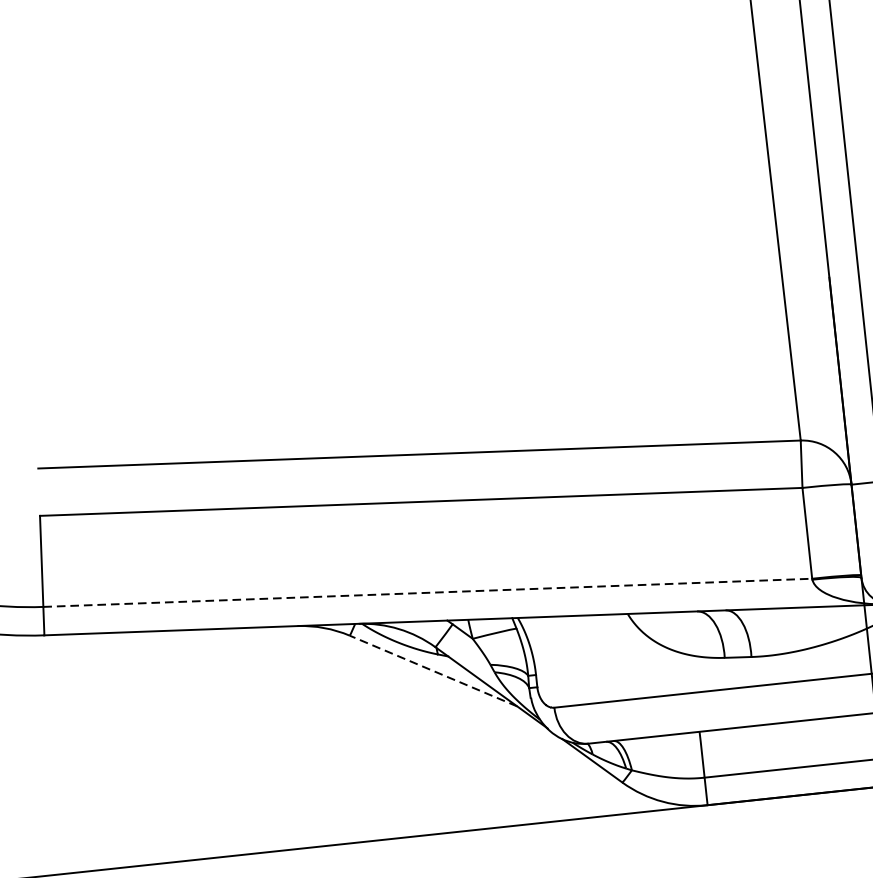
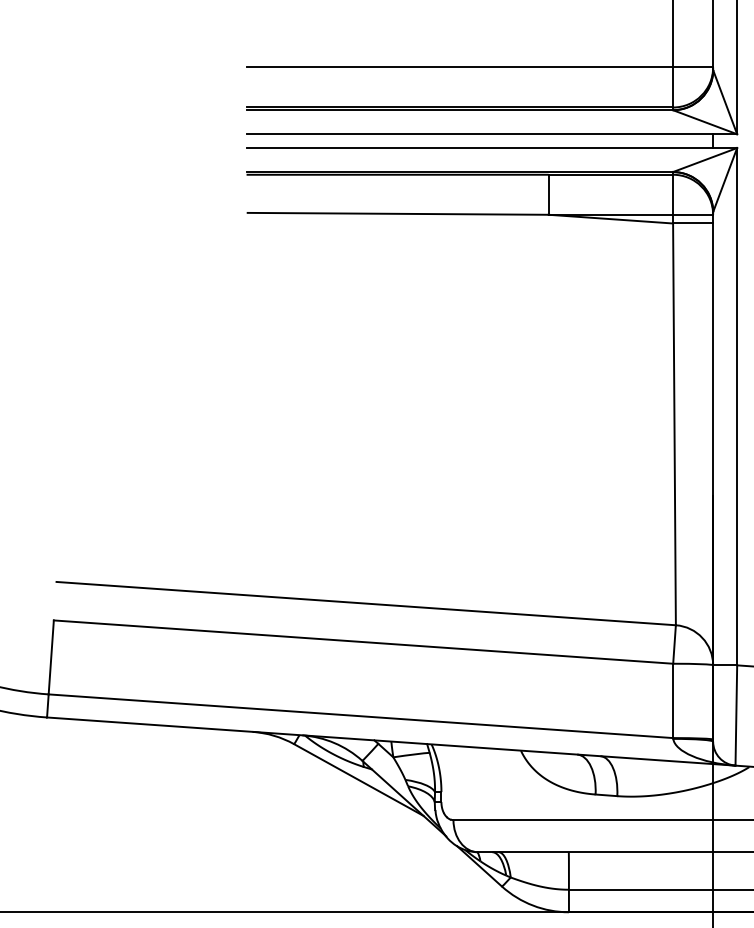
line: (428, 593) -> (361, 716), dashed -> solid
line: (433, 671) -> (358, 780), dashed -> solid

